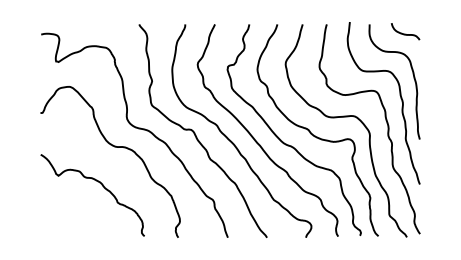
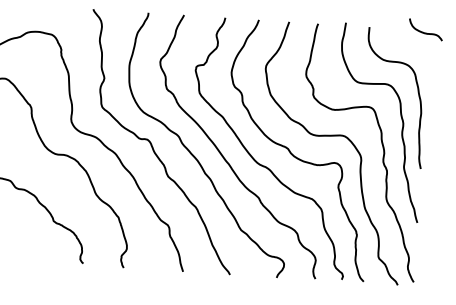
curve: (405, 33) -> (425, 32), moved

